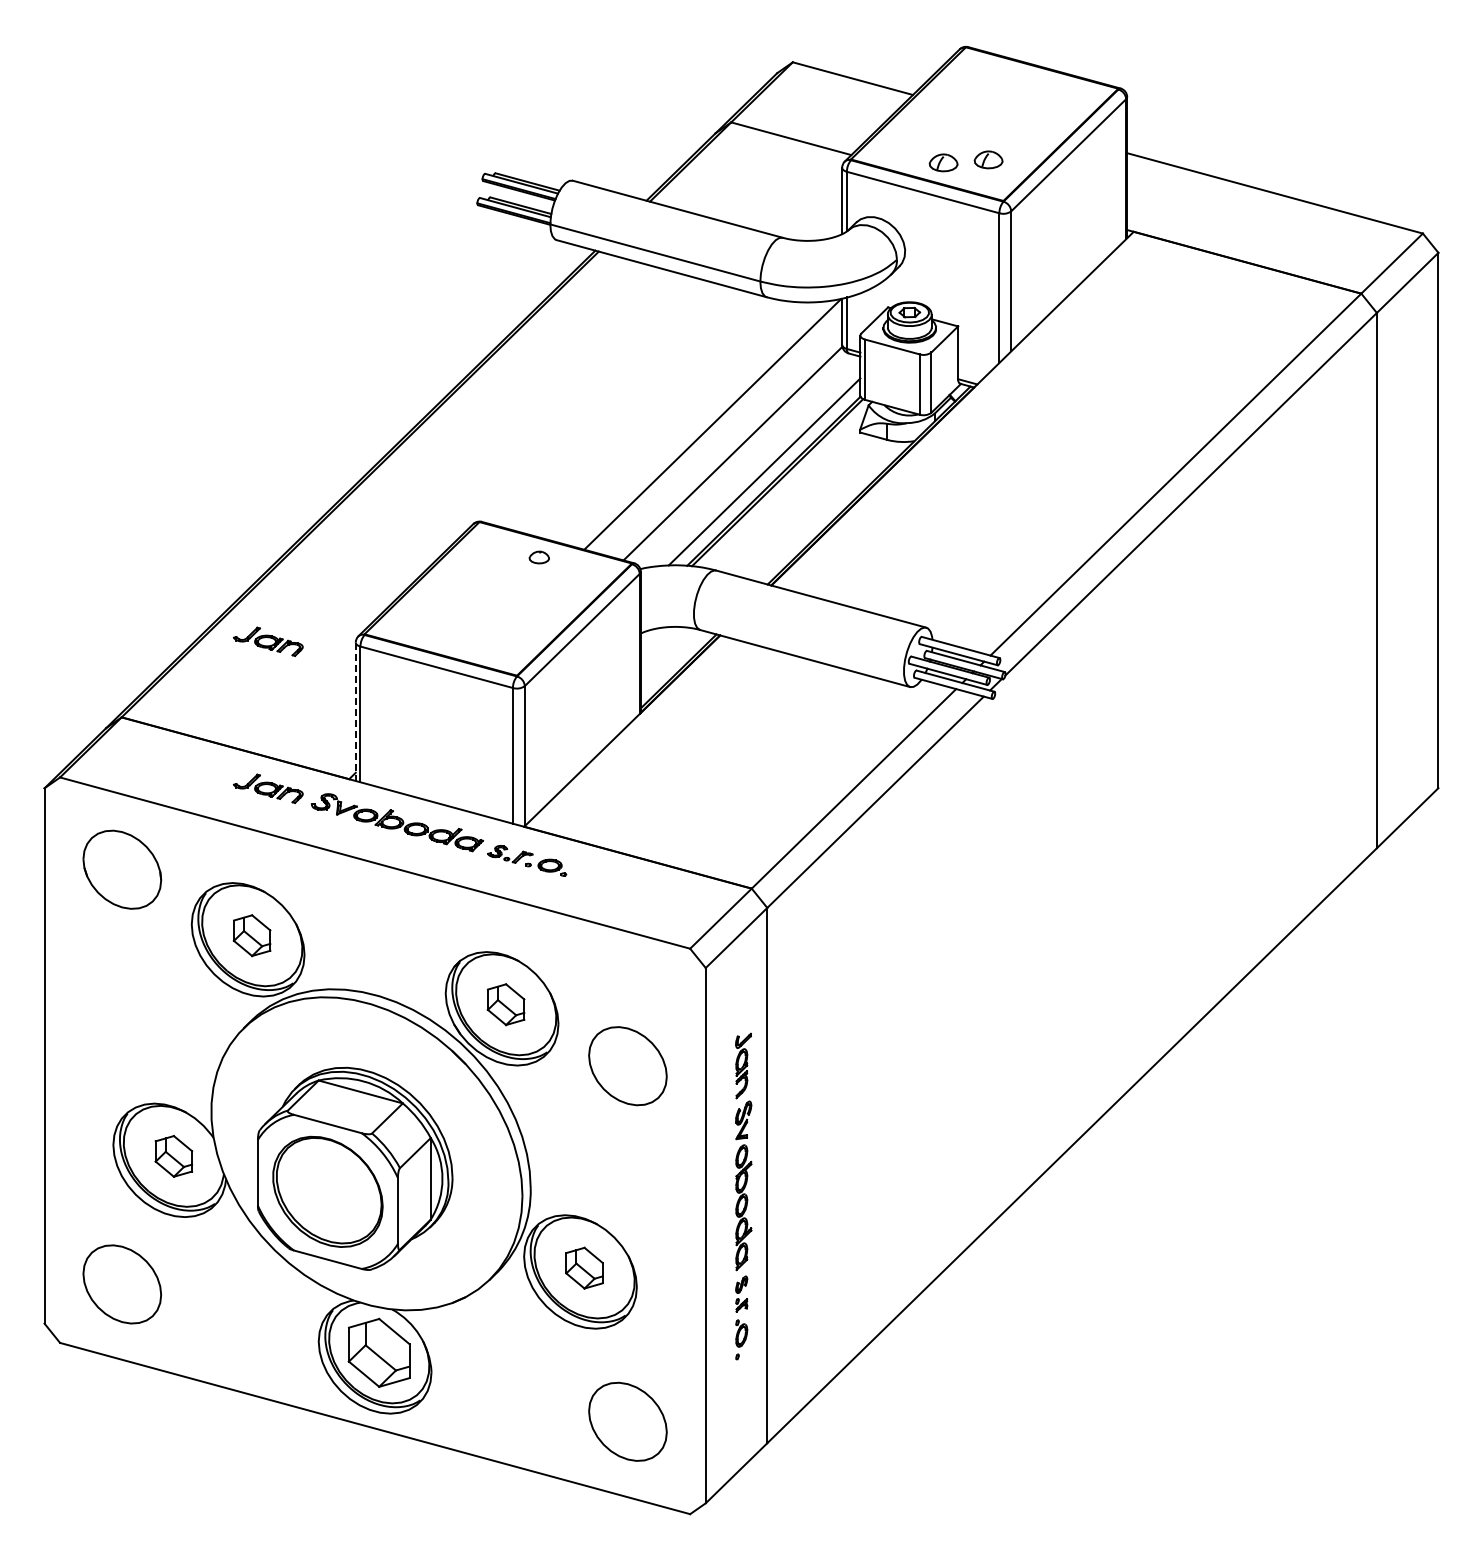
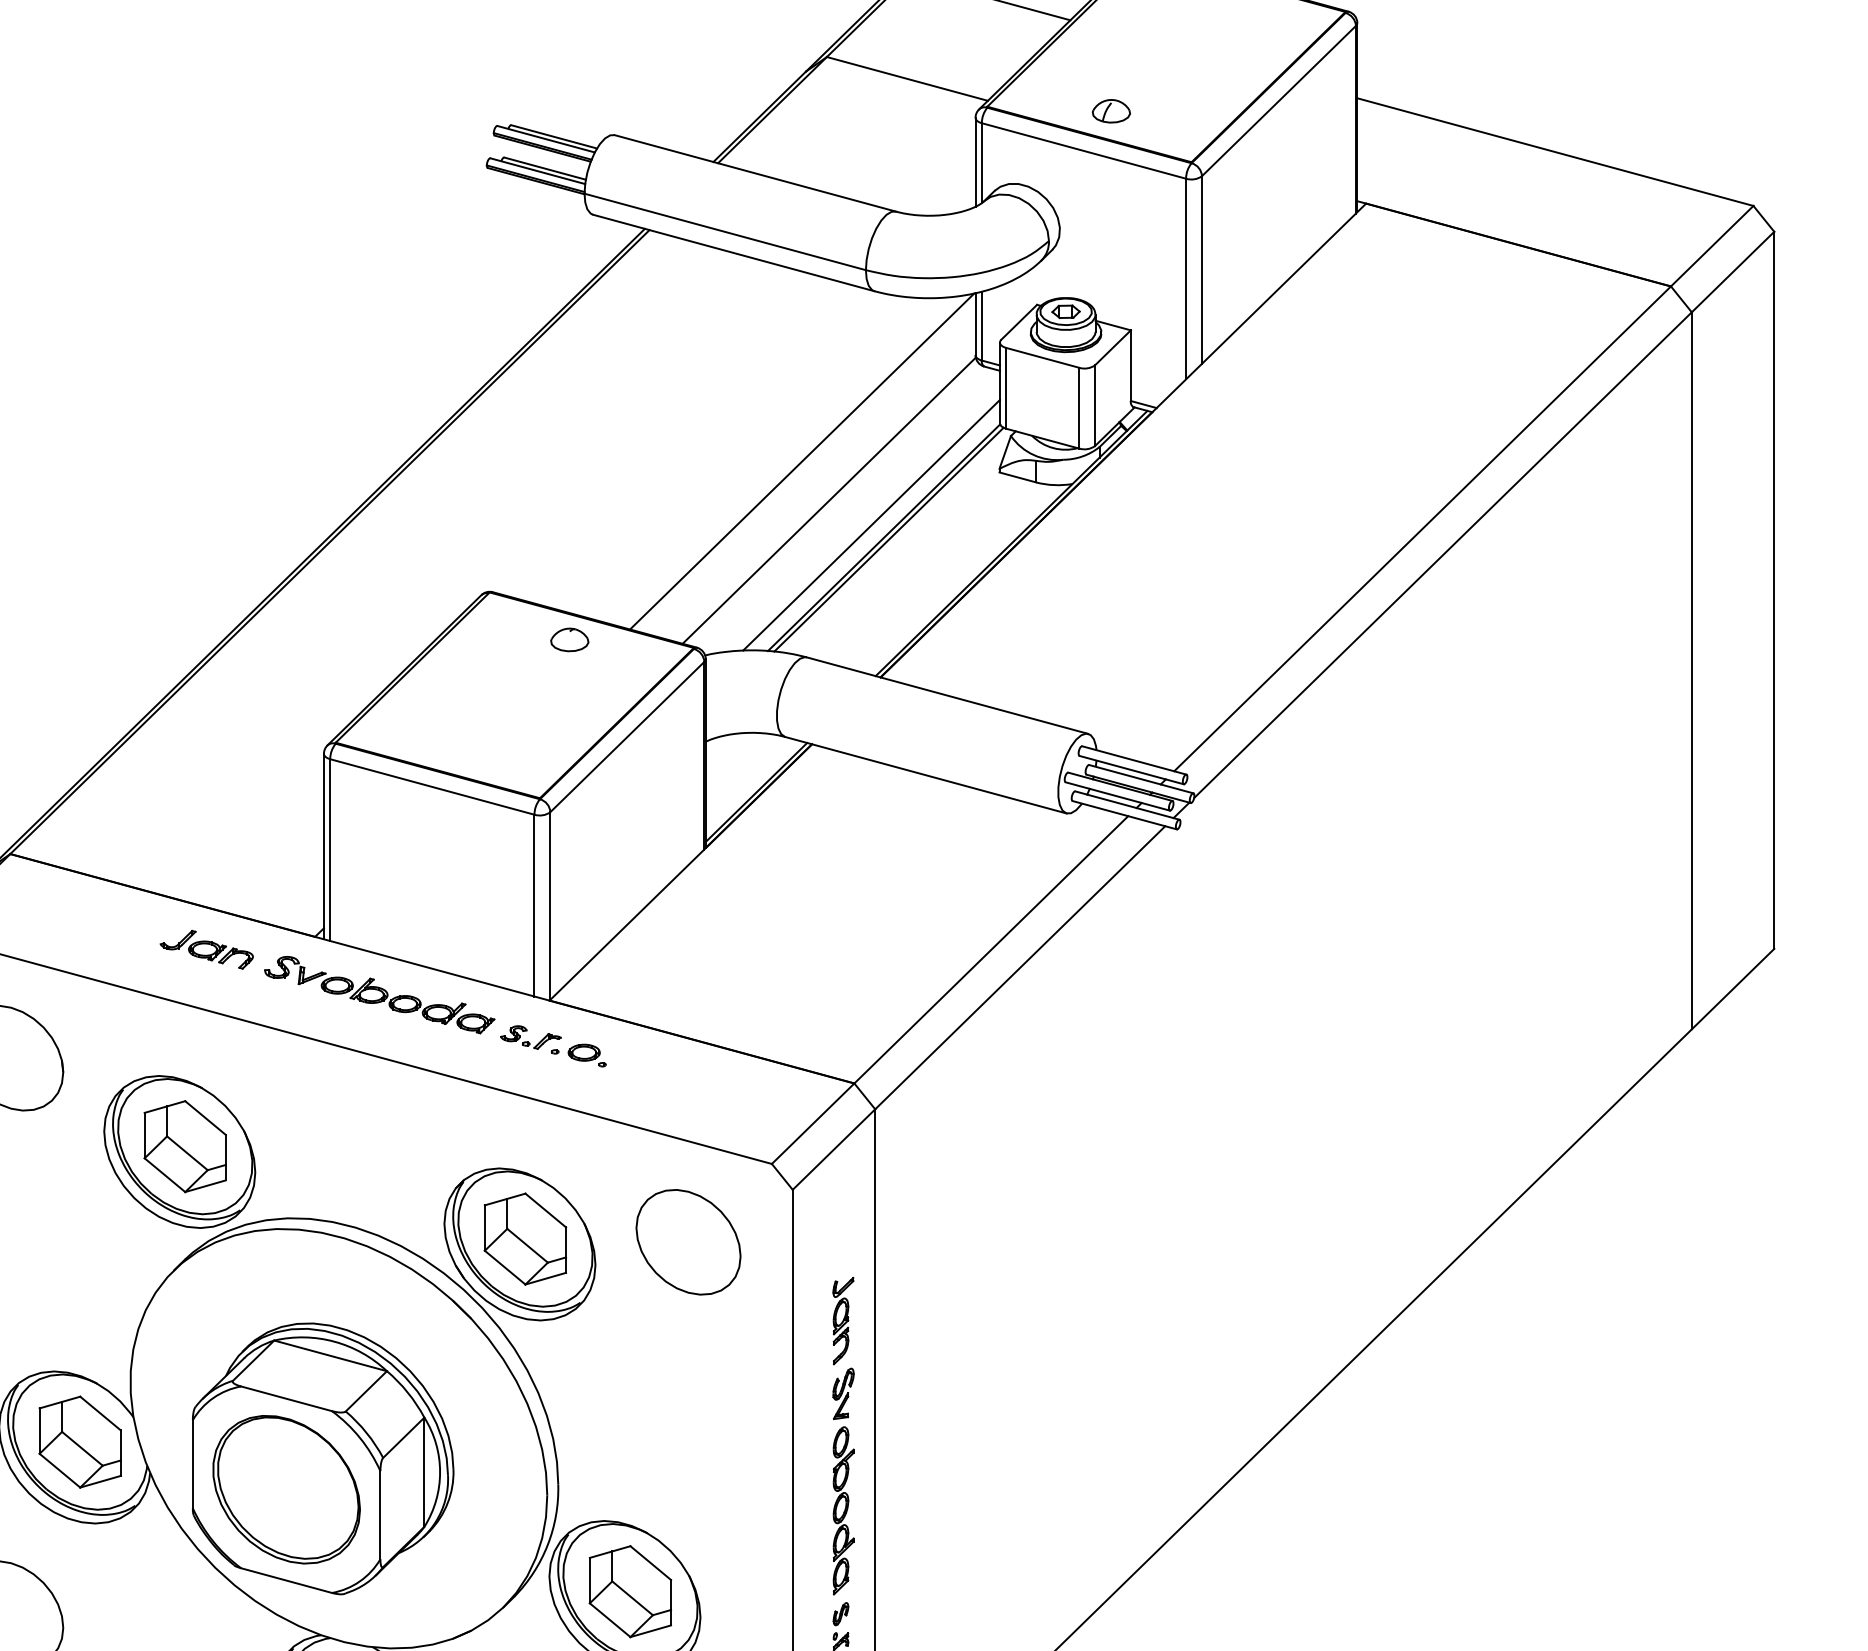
part: (988, 159) -> (1171, 106), removed
part: (539, 557) -> (570, 639), size x1.43
part: (268, 641) -> (207, 752), removed
line: (355, 712) -> (323, 847), dashed -> solid
part: (251, 935) -> (184, 1146), size x1.67
part: (505, 1004) -> (524, 1238), size x1.67
part: (627, 1066) -> (687, 1242), moved
part: (173, 1156) -> (79, 1442), size x1.67
part: (584, 1268) -> (630, 1592), size x1.67

